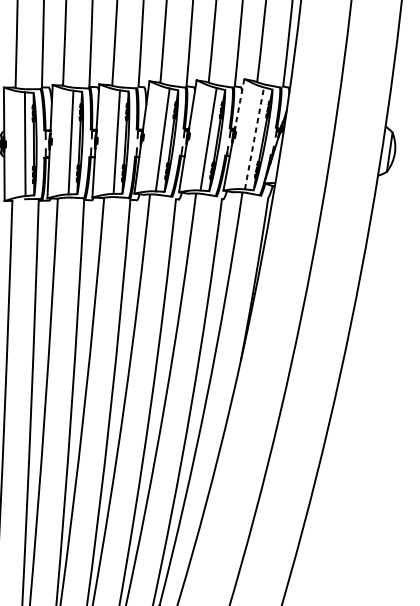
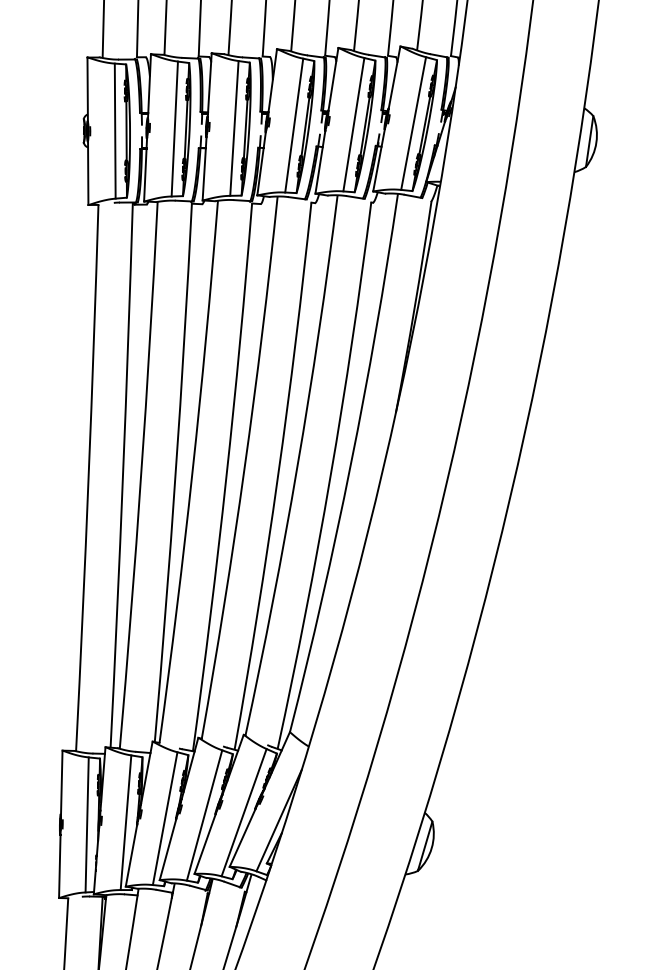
line: (239, 103) -> (394, 77), dashed -> solid
line: (254, 138) -> (413, 123), dashed -> solid

